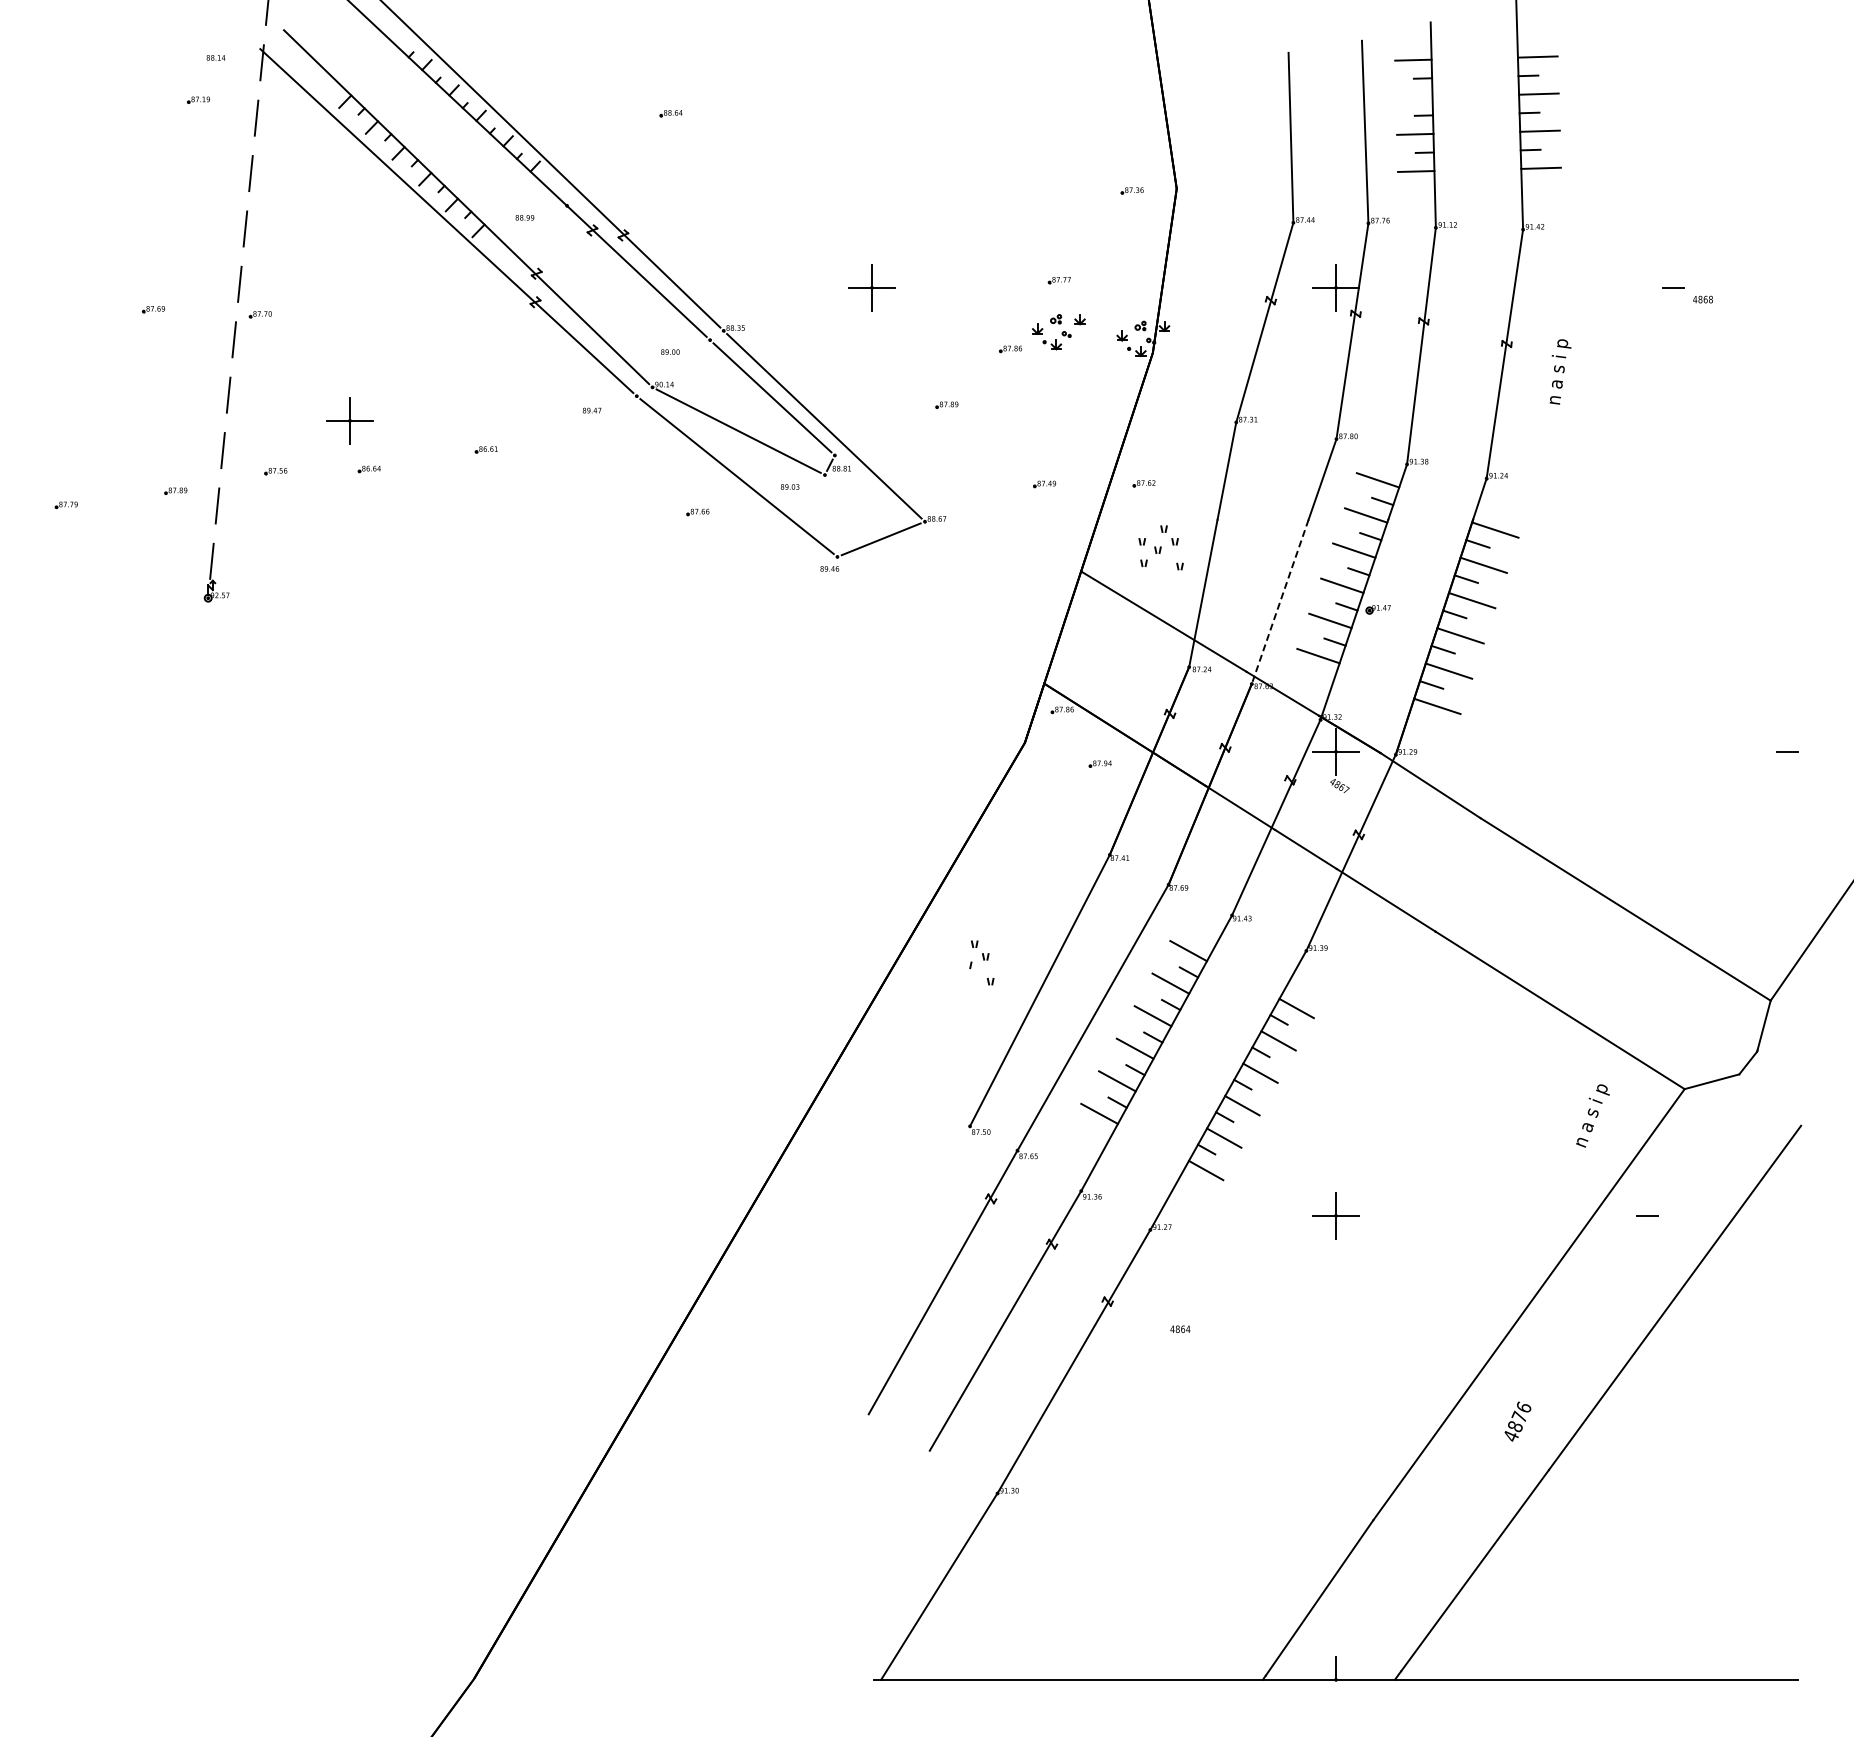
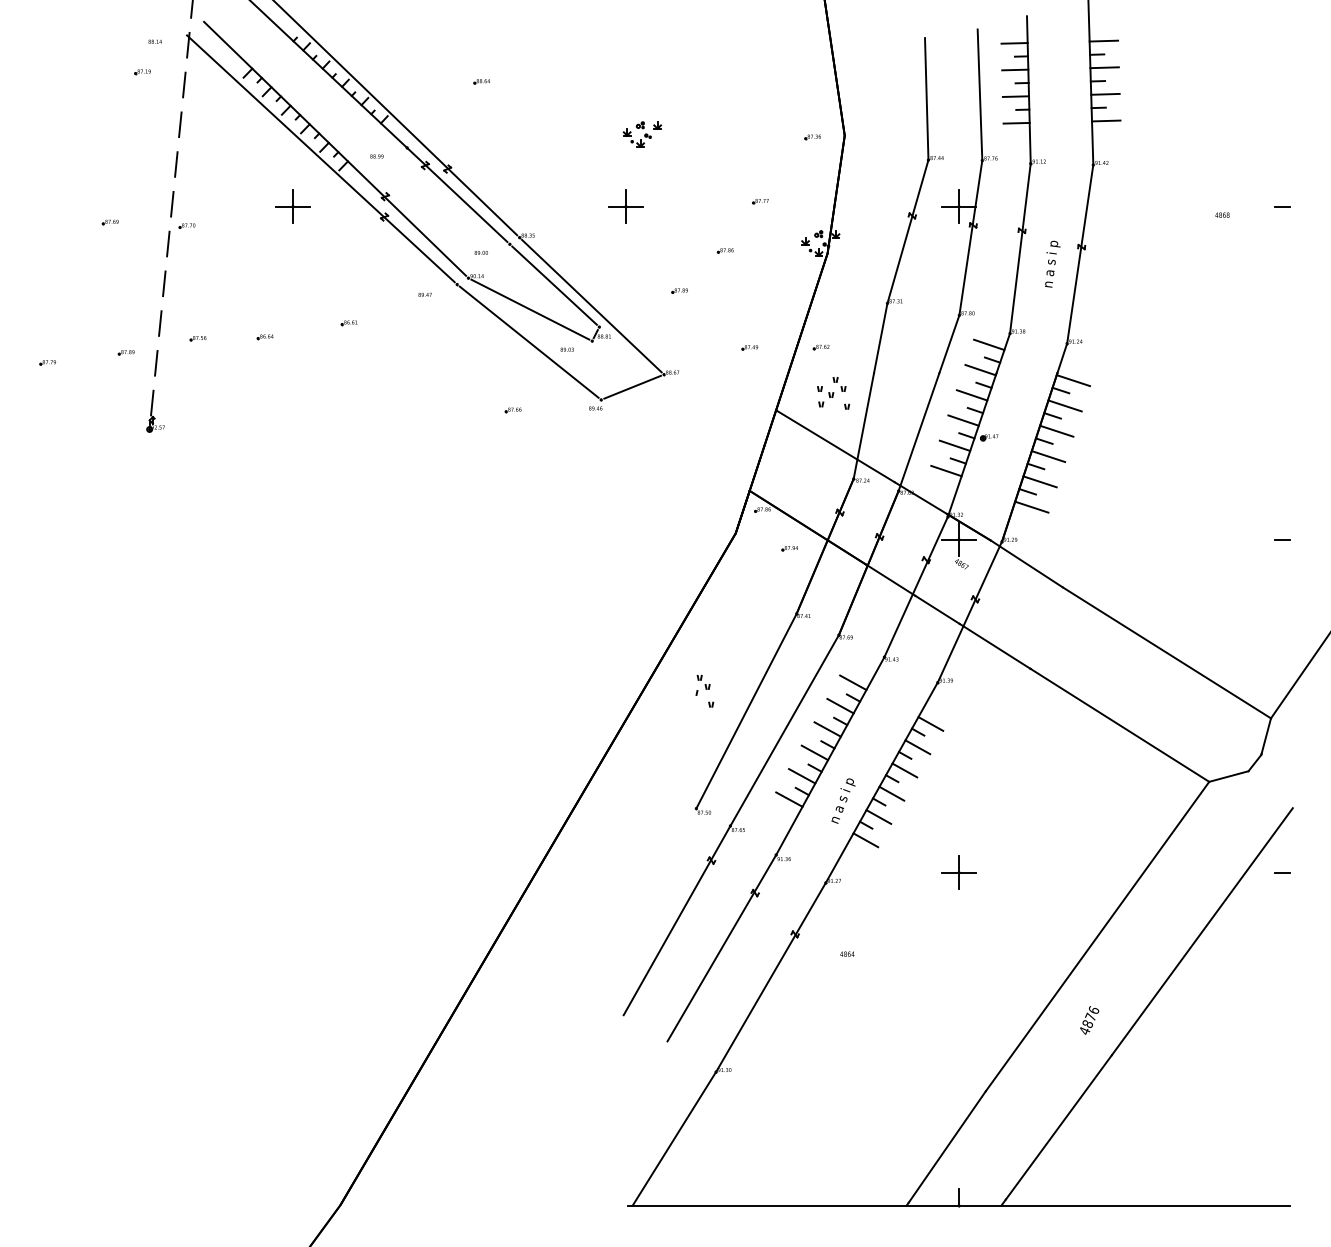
line: (1414, 96) -> (1015, 69), added
line: (1673, 287) -> (1283, 206), moved
part: (1058, 332) -> (642, 134), moved
text: (1560, 371) -> (1052, 263), moved
part: (349, 420) -> (292, 206), moved
part: (697, 512) -> (512, 410), moved
line: (1280, 600) -> (919, 431), dashed -> solid
text: (1592, 1115) -> (843, 800), moved
line: (1647, 1215) -> (1283, 872), moved

